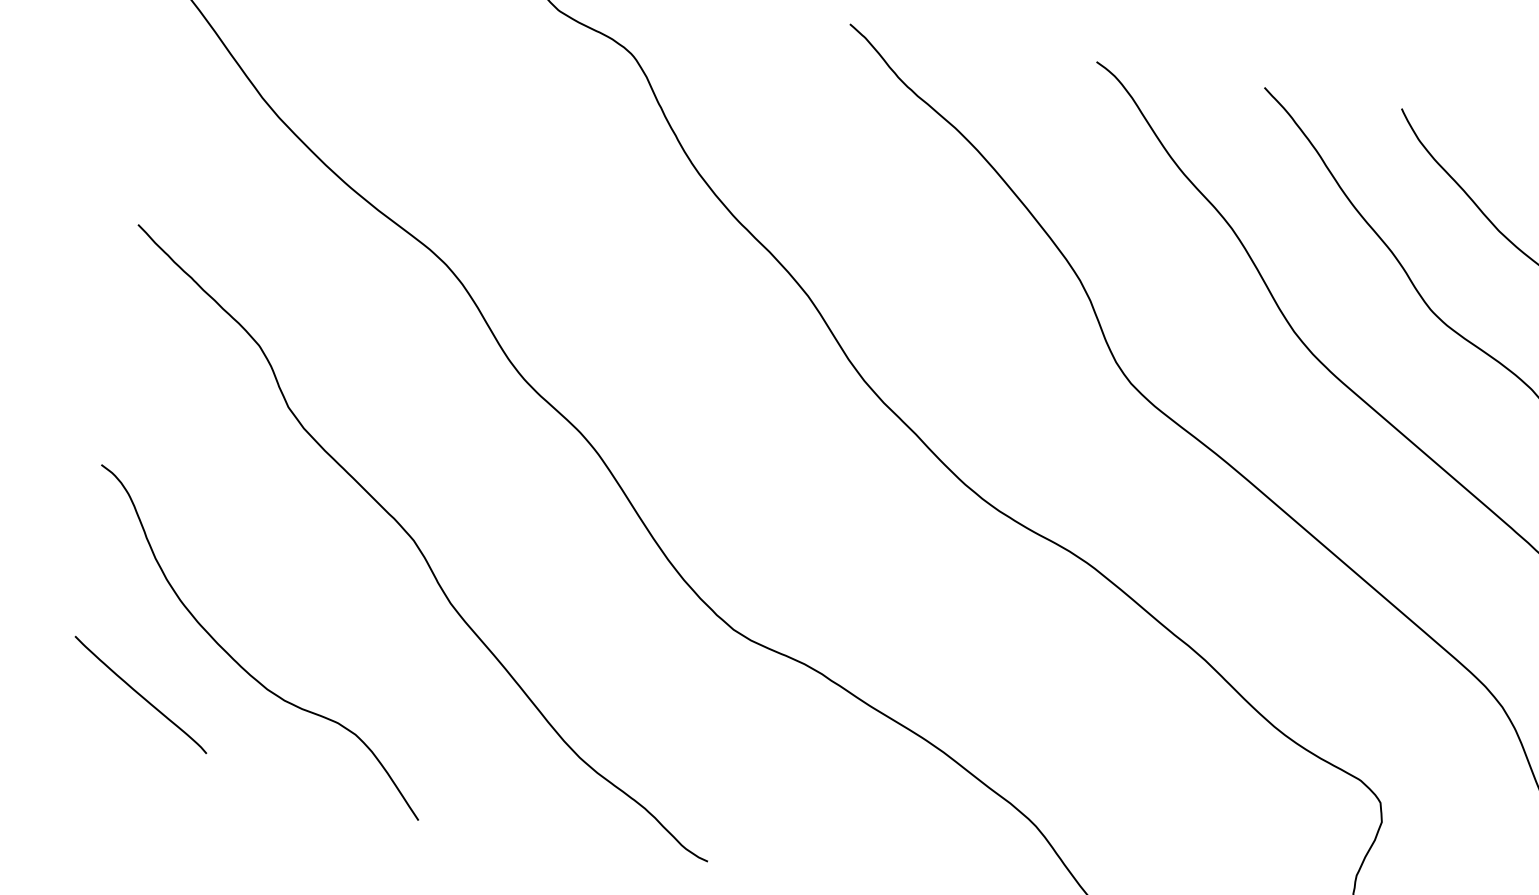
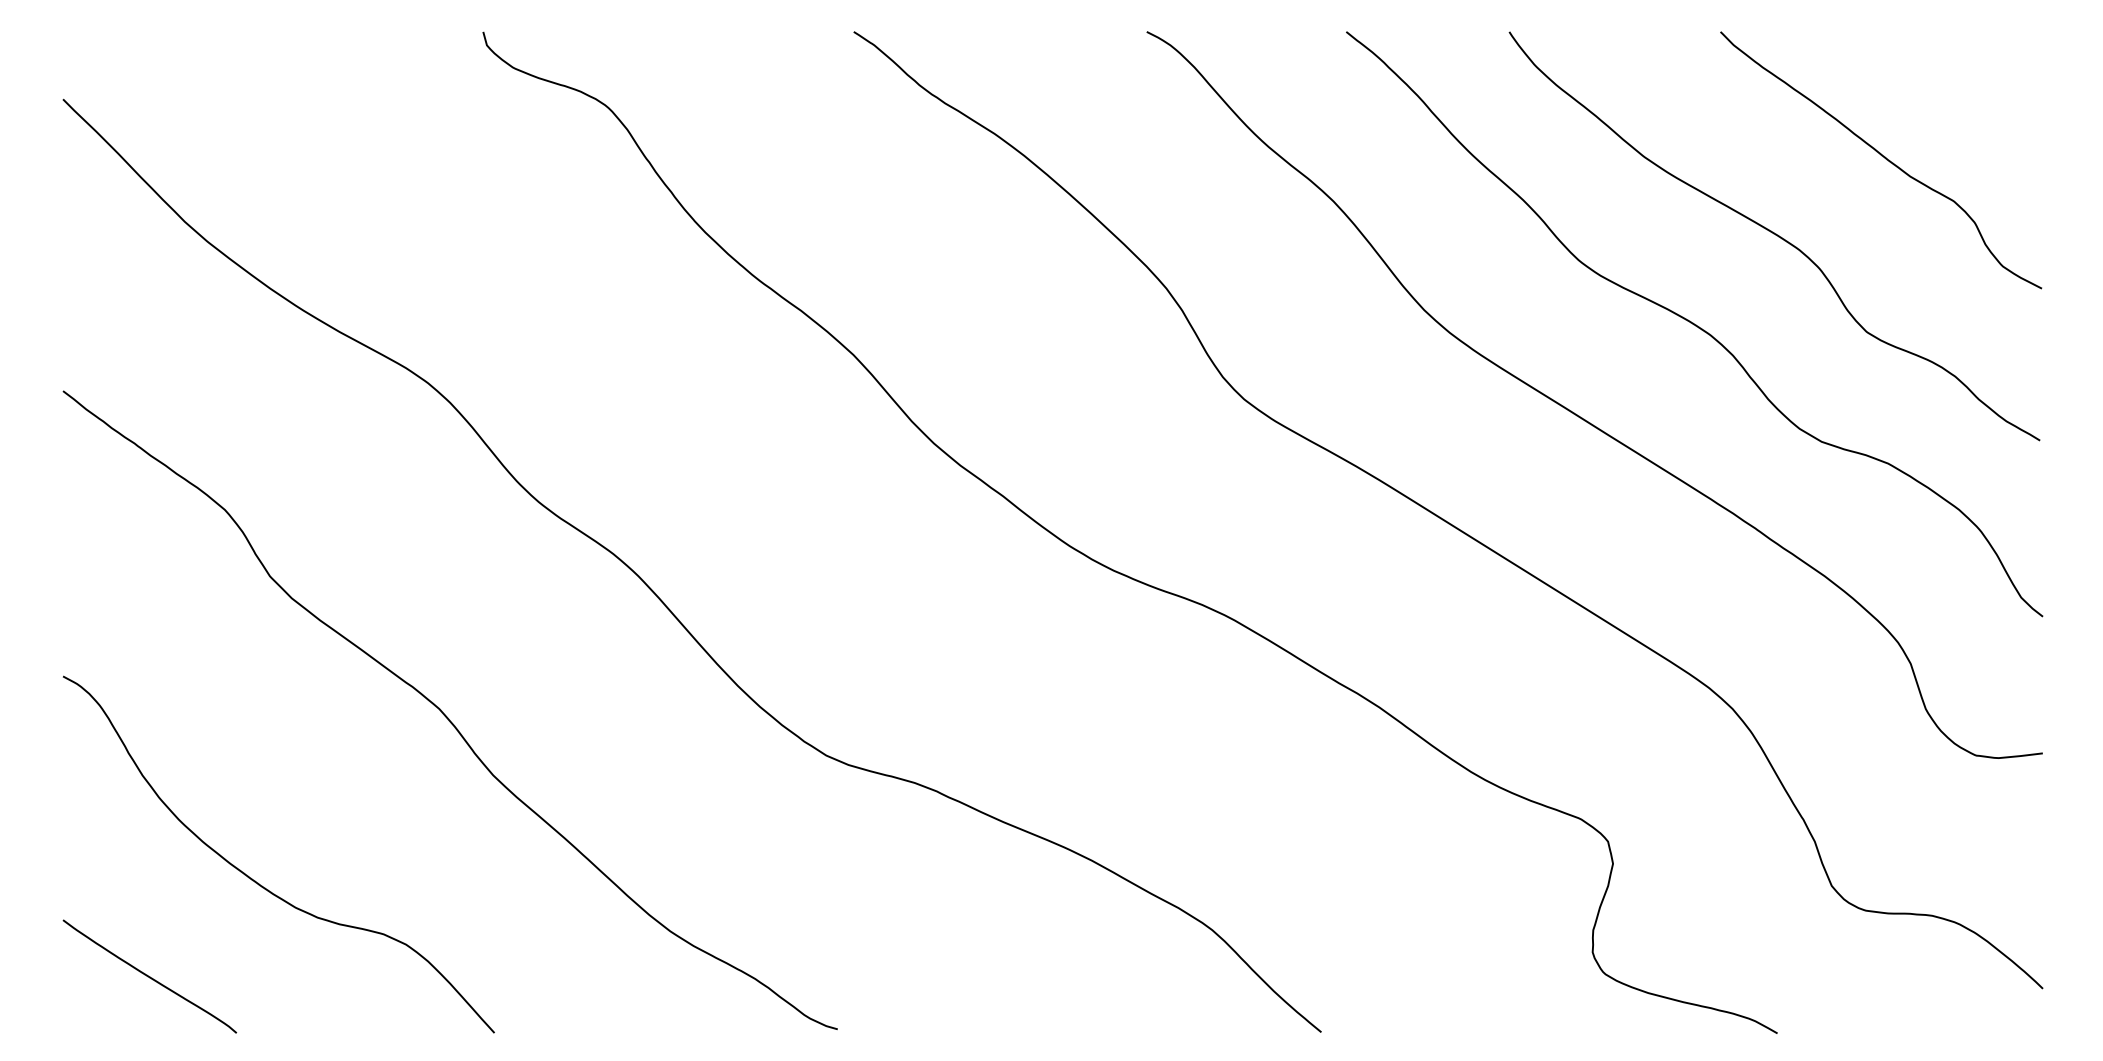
curve: (140, 694) -> (149, 976), moved

